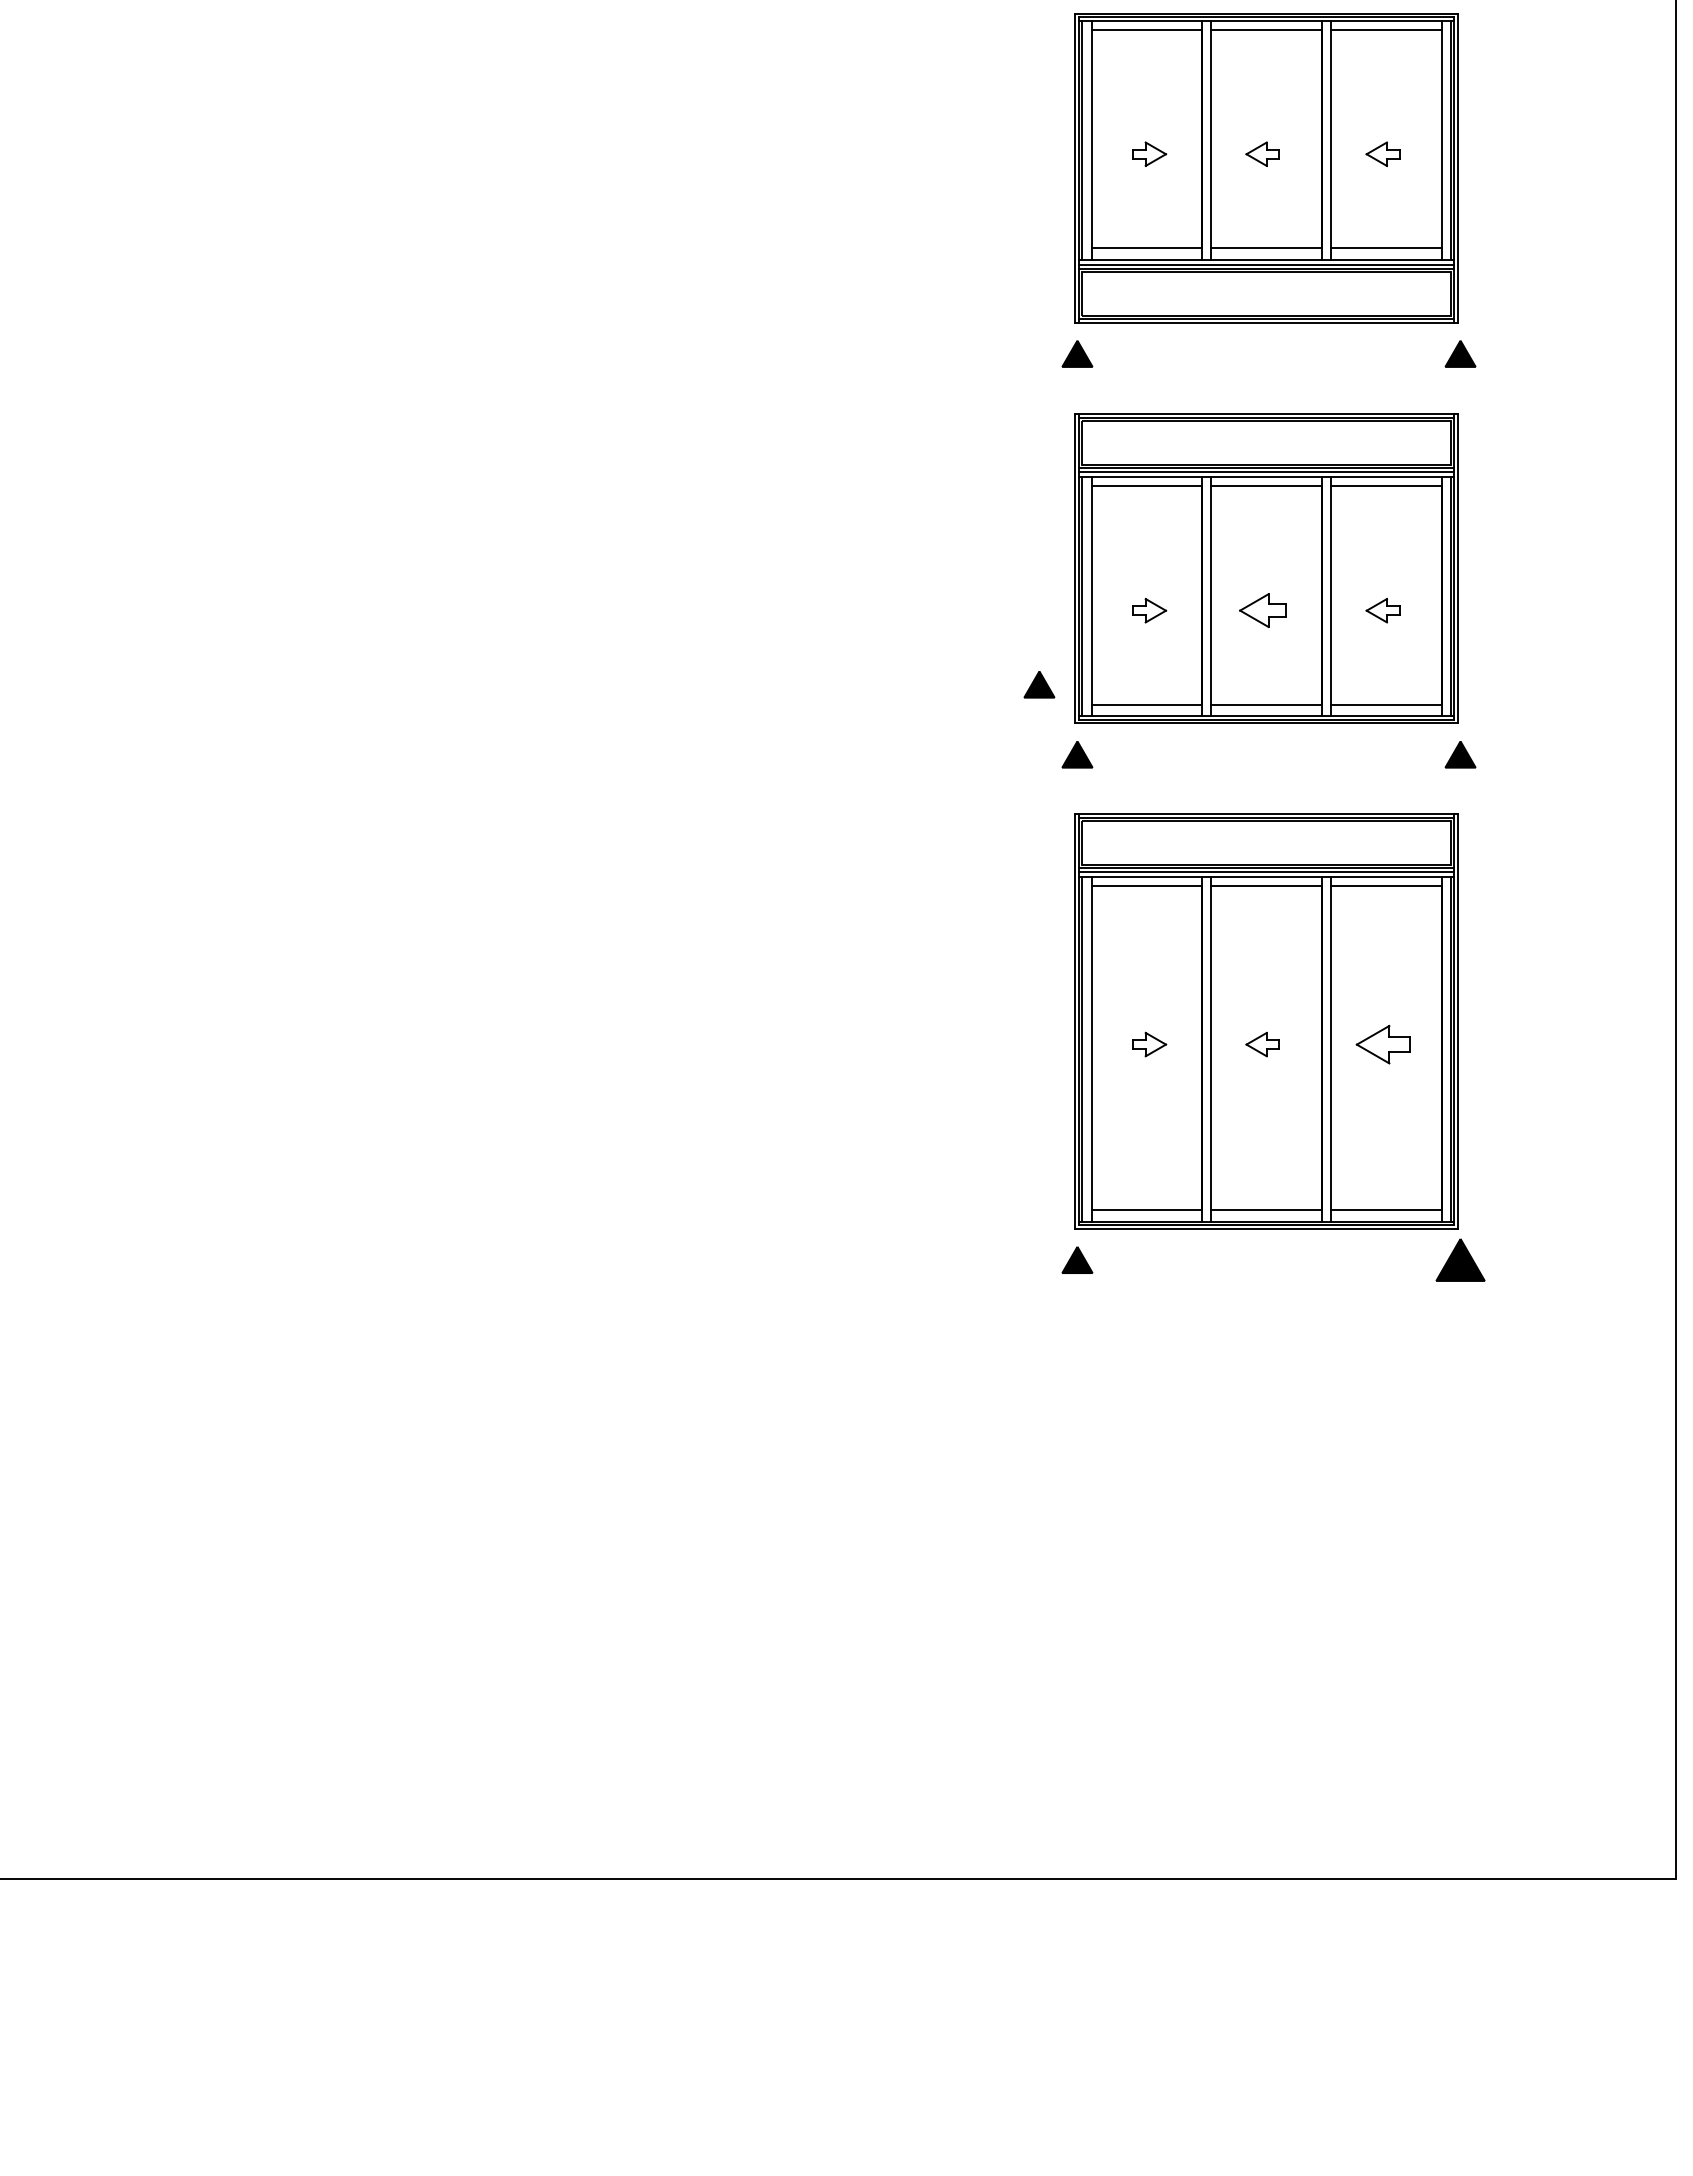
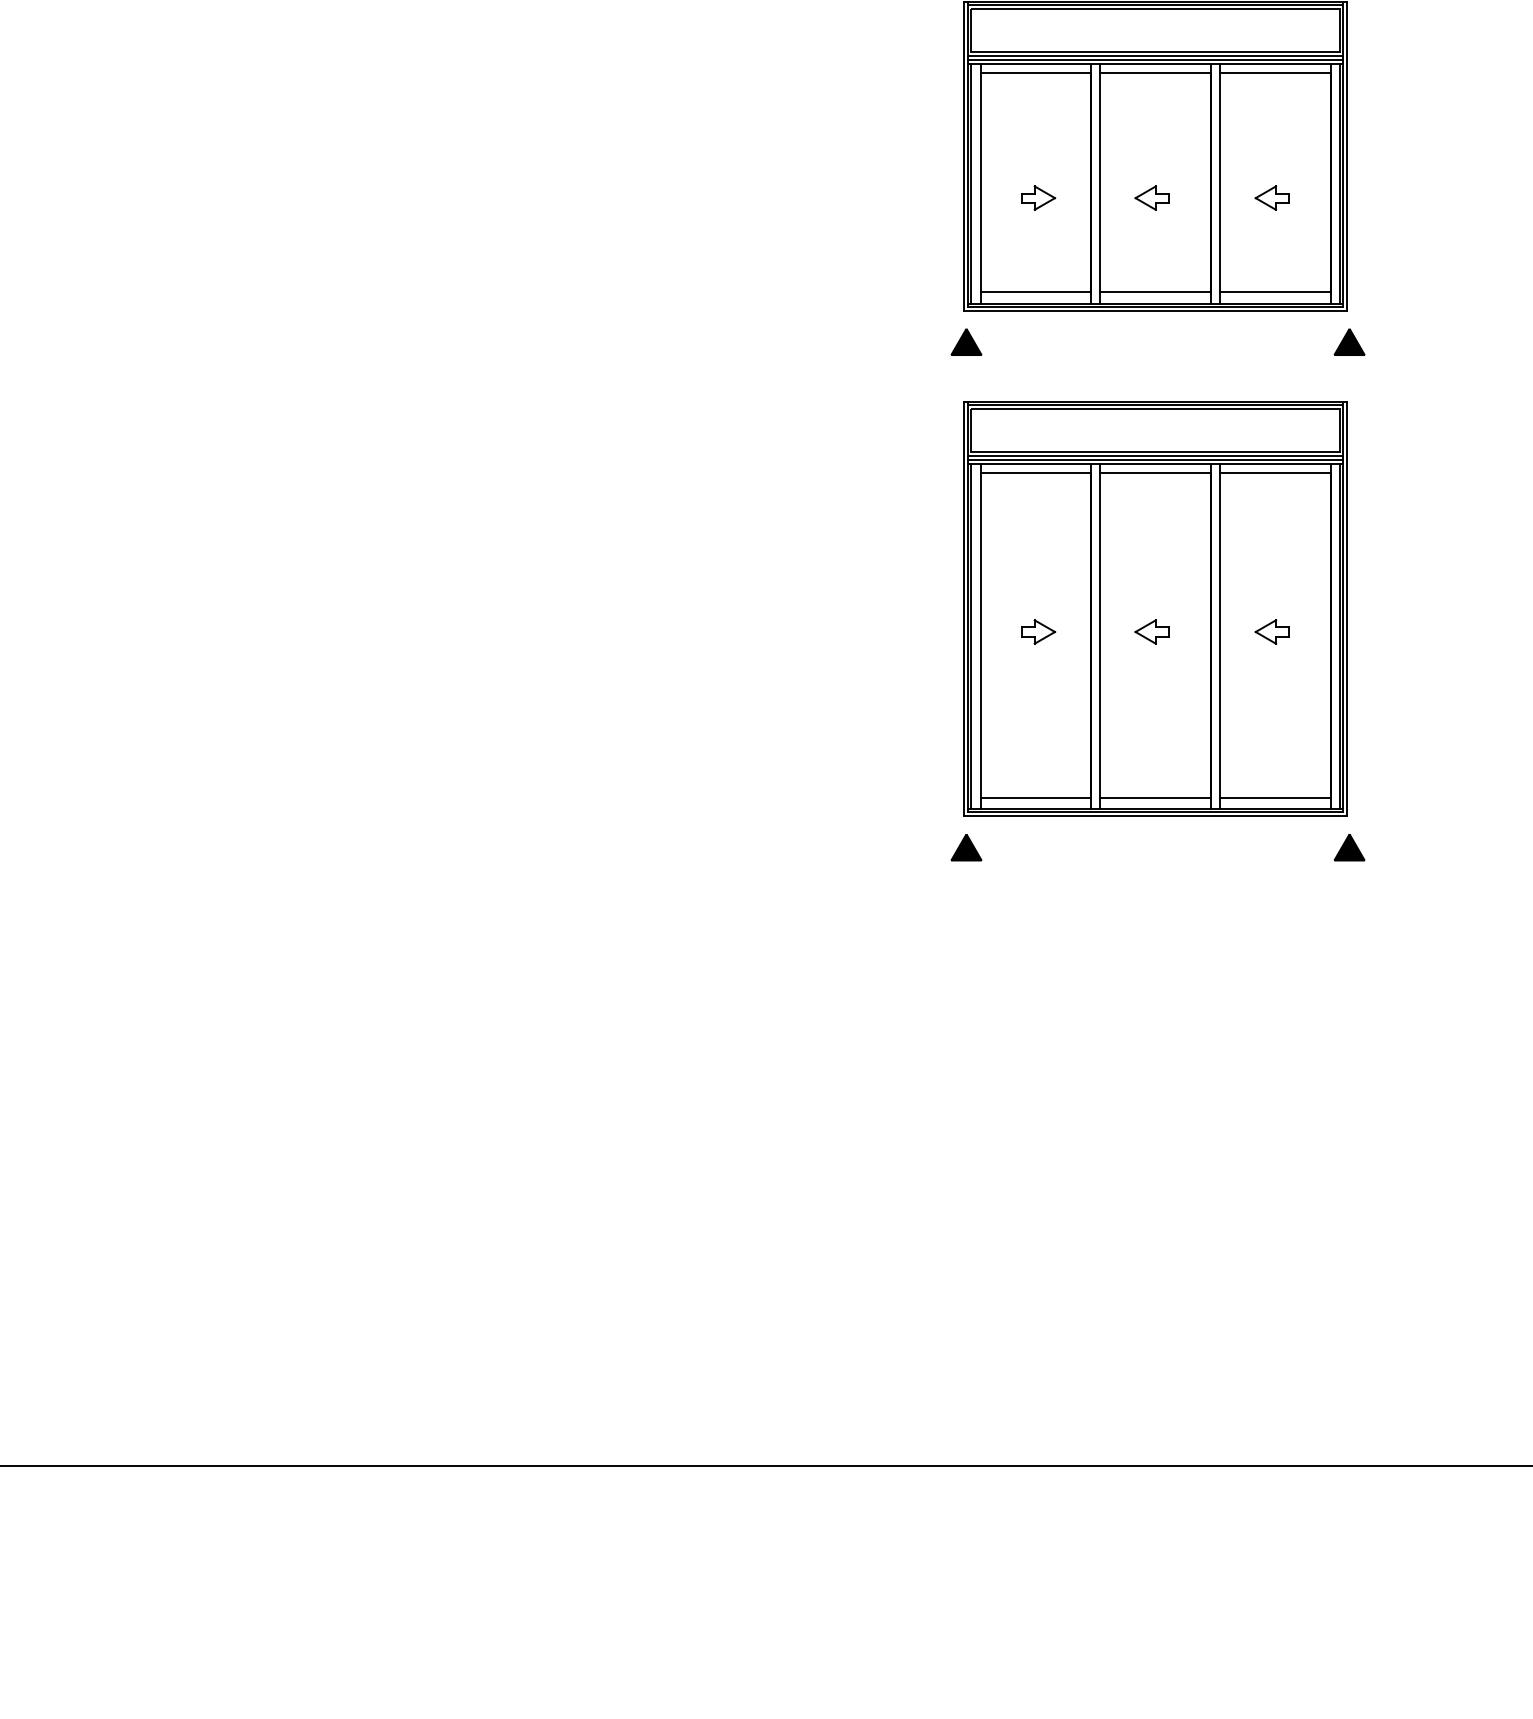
part: (1262, 610) -> (1151, 197), size x0.71
part: (1039, 684) -> (928, 271), removed
part: (1382, 1044) -> (1271, 631), size x0.62
part: (1460, 1259) -> (1349, 846), size x0.62

